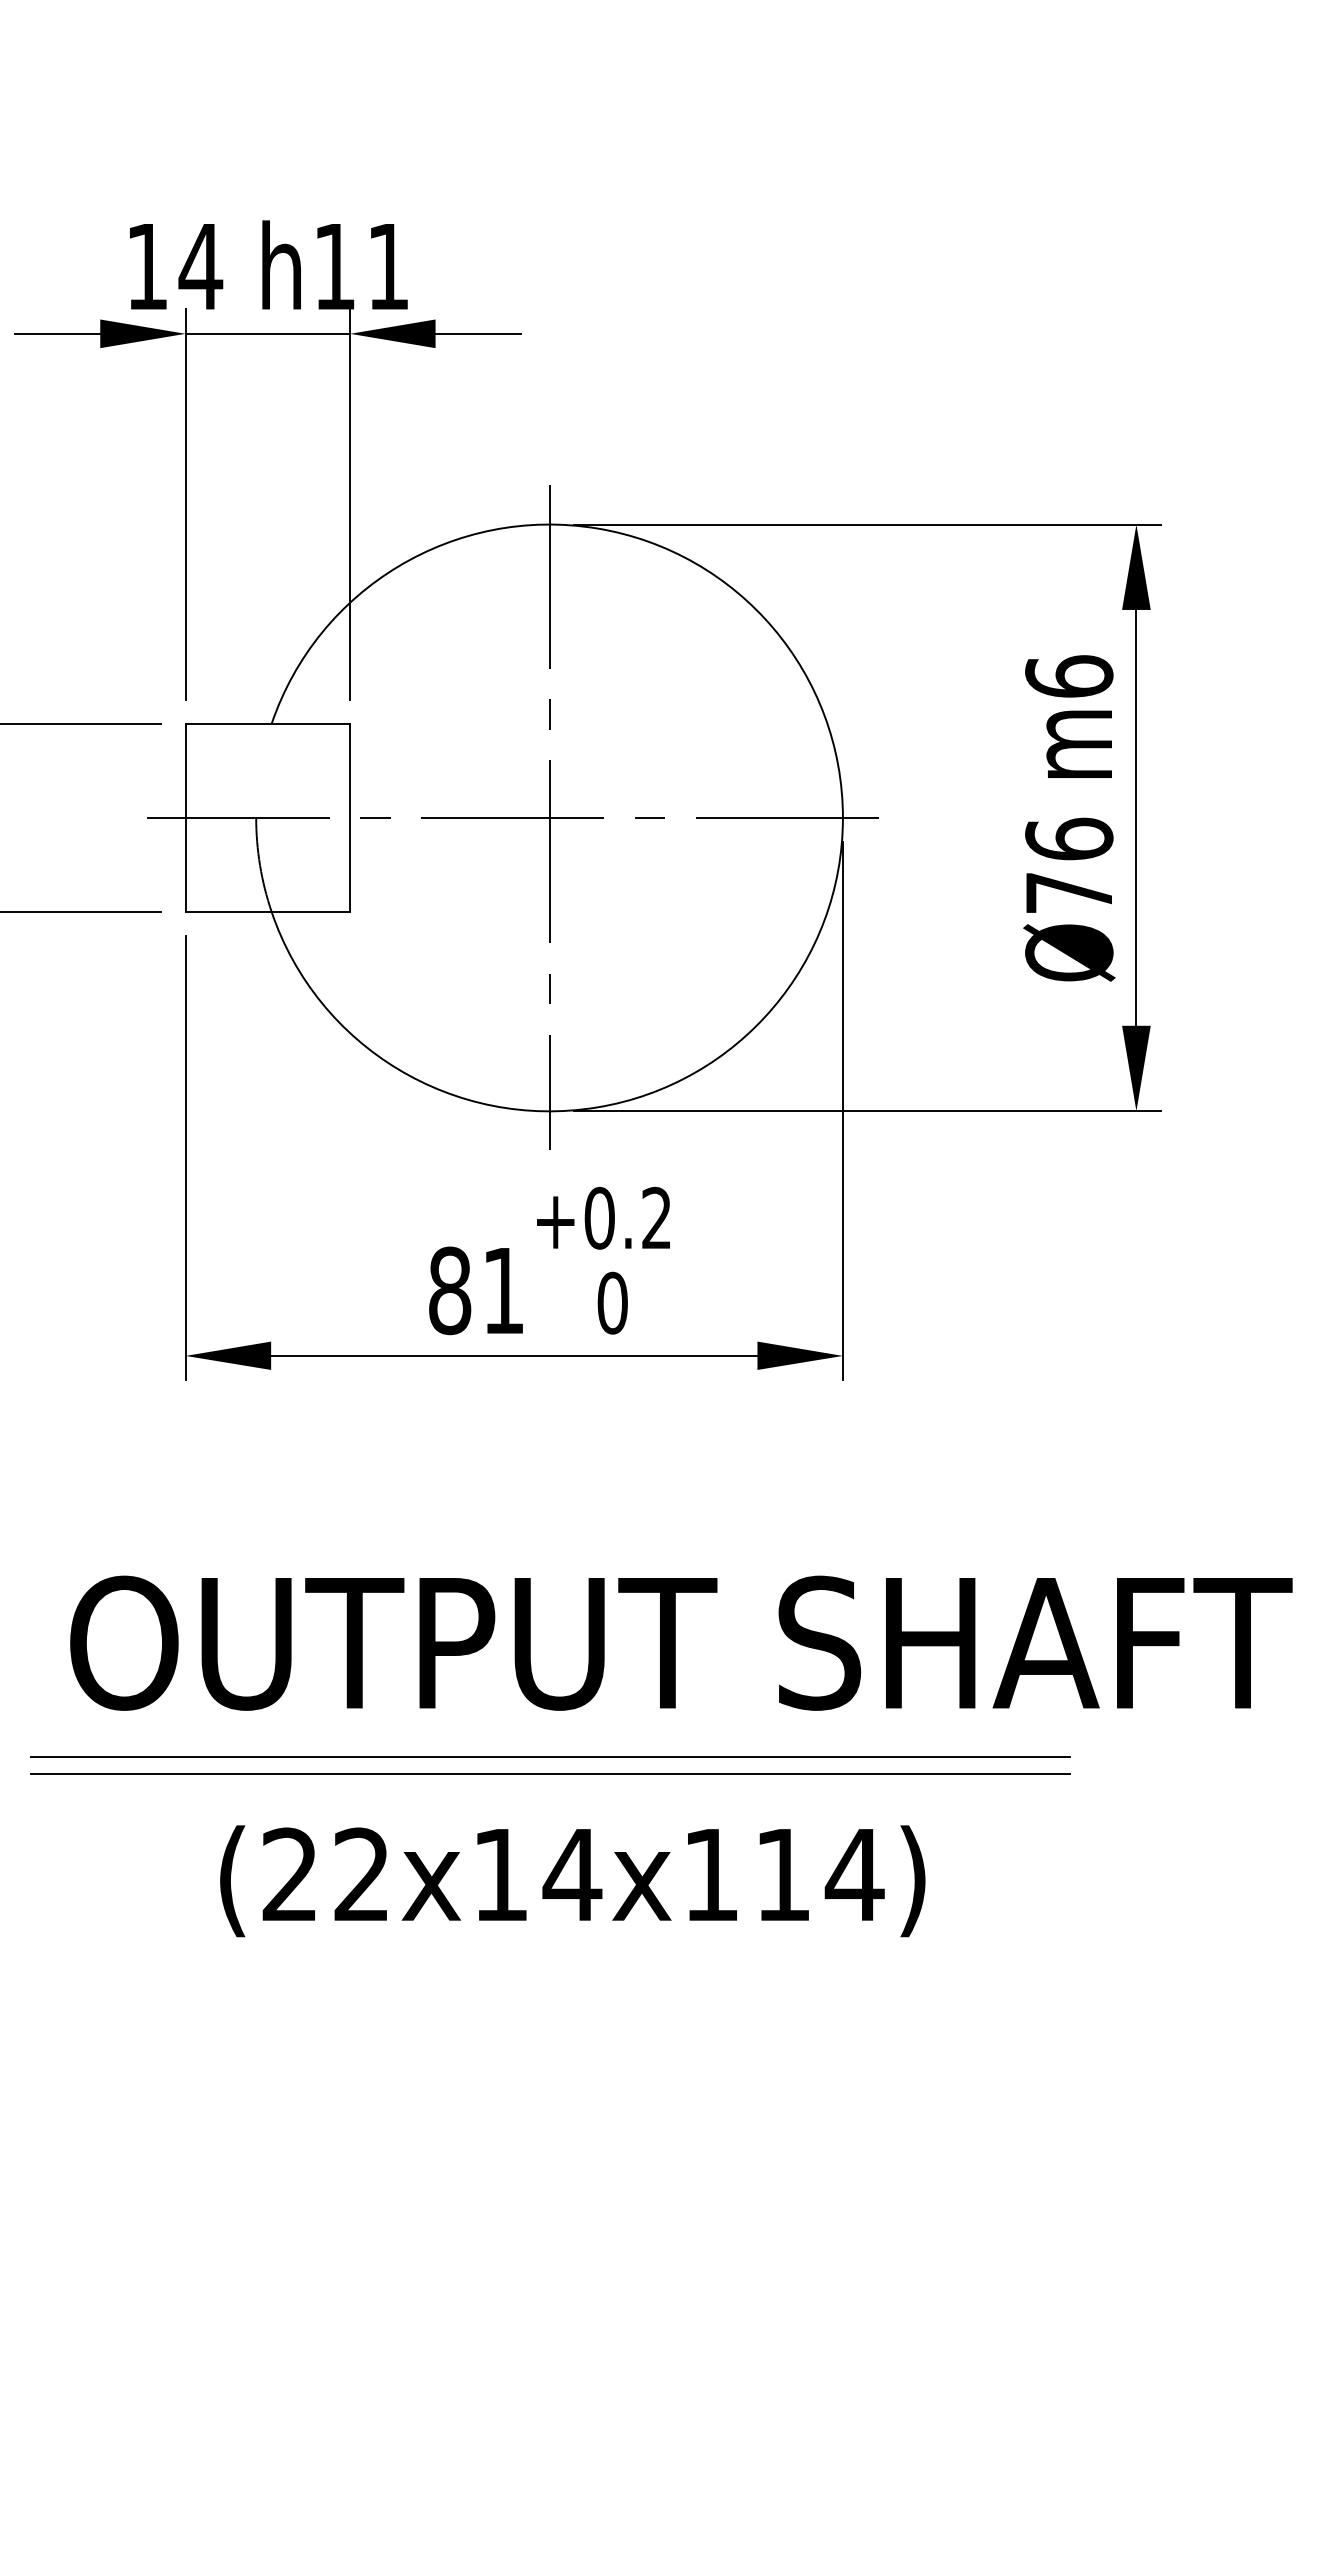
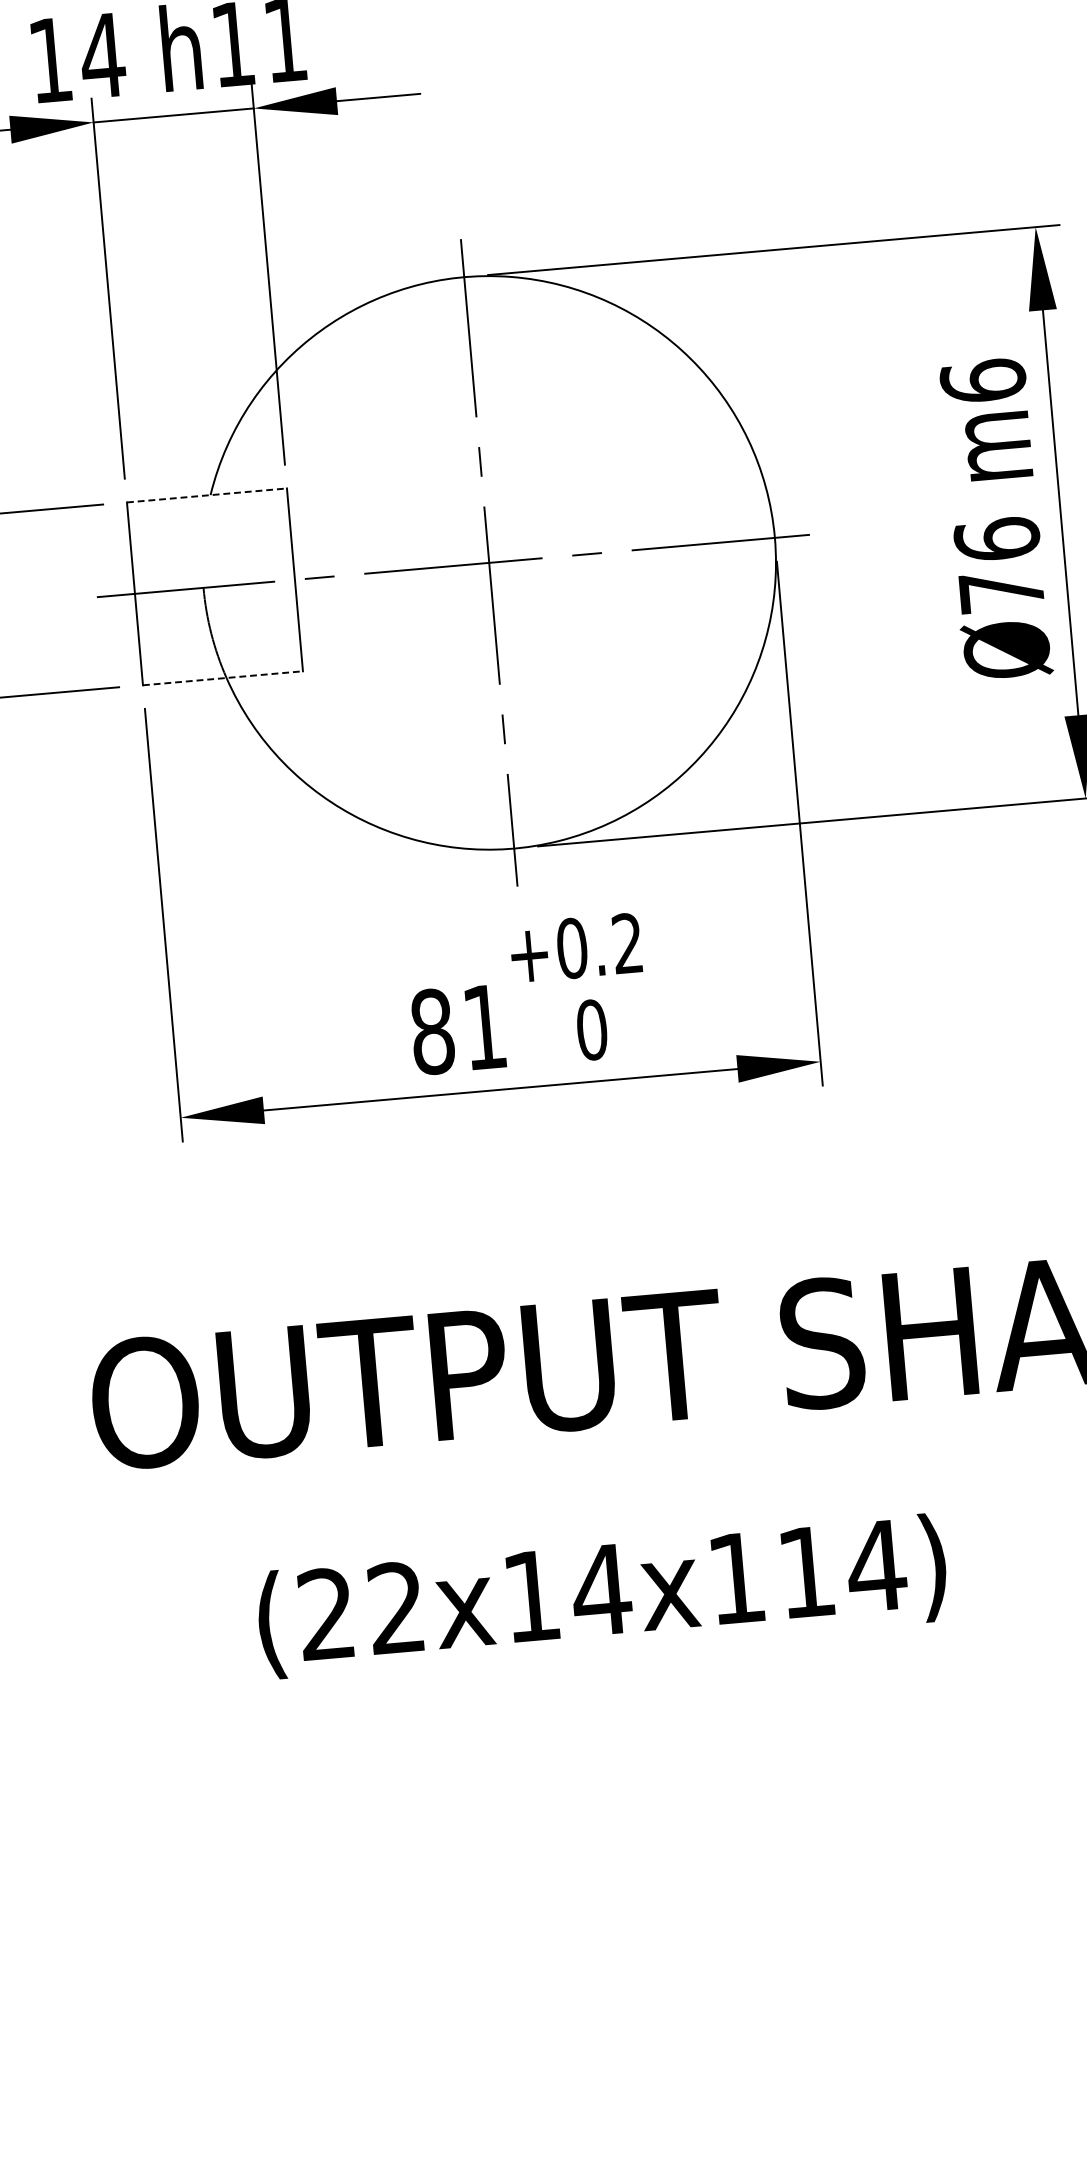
line: (268, 724) -> (207, 495), solid -> dashed
line: (268, 911) -> (223, 677), solid -> dashed
line: (550, 1756) -> (570, 1476), removed
line: (550, 1774) -> (571, 1494), removed

